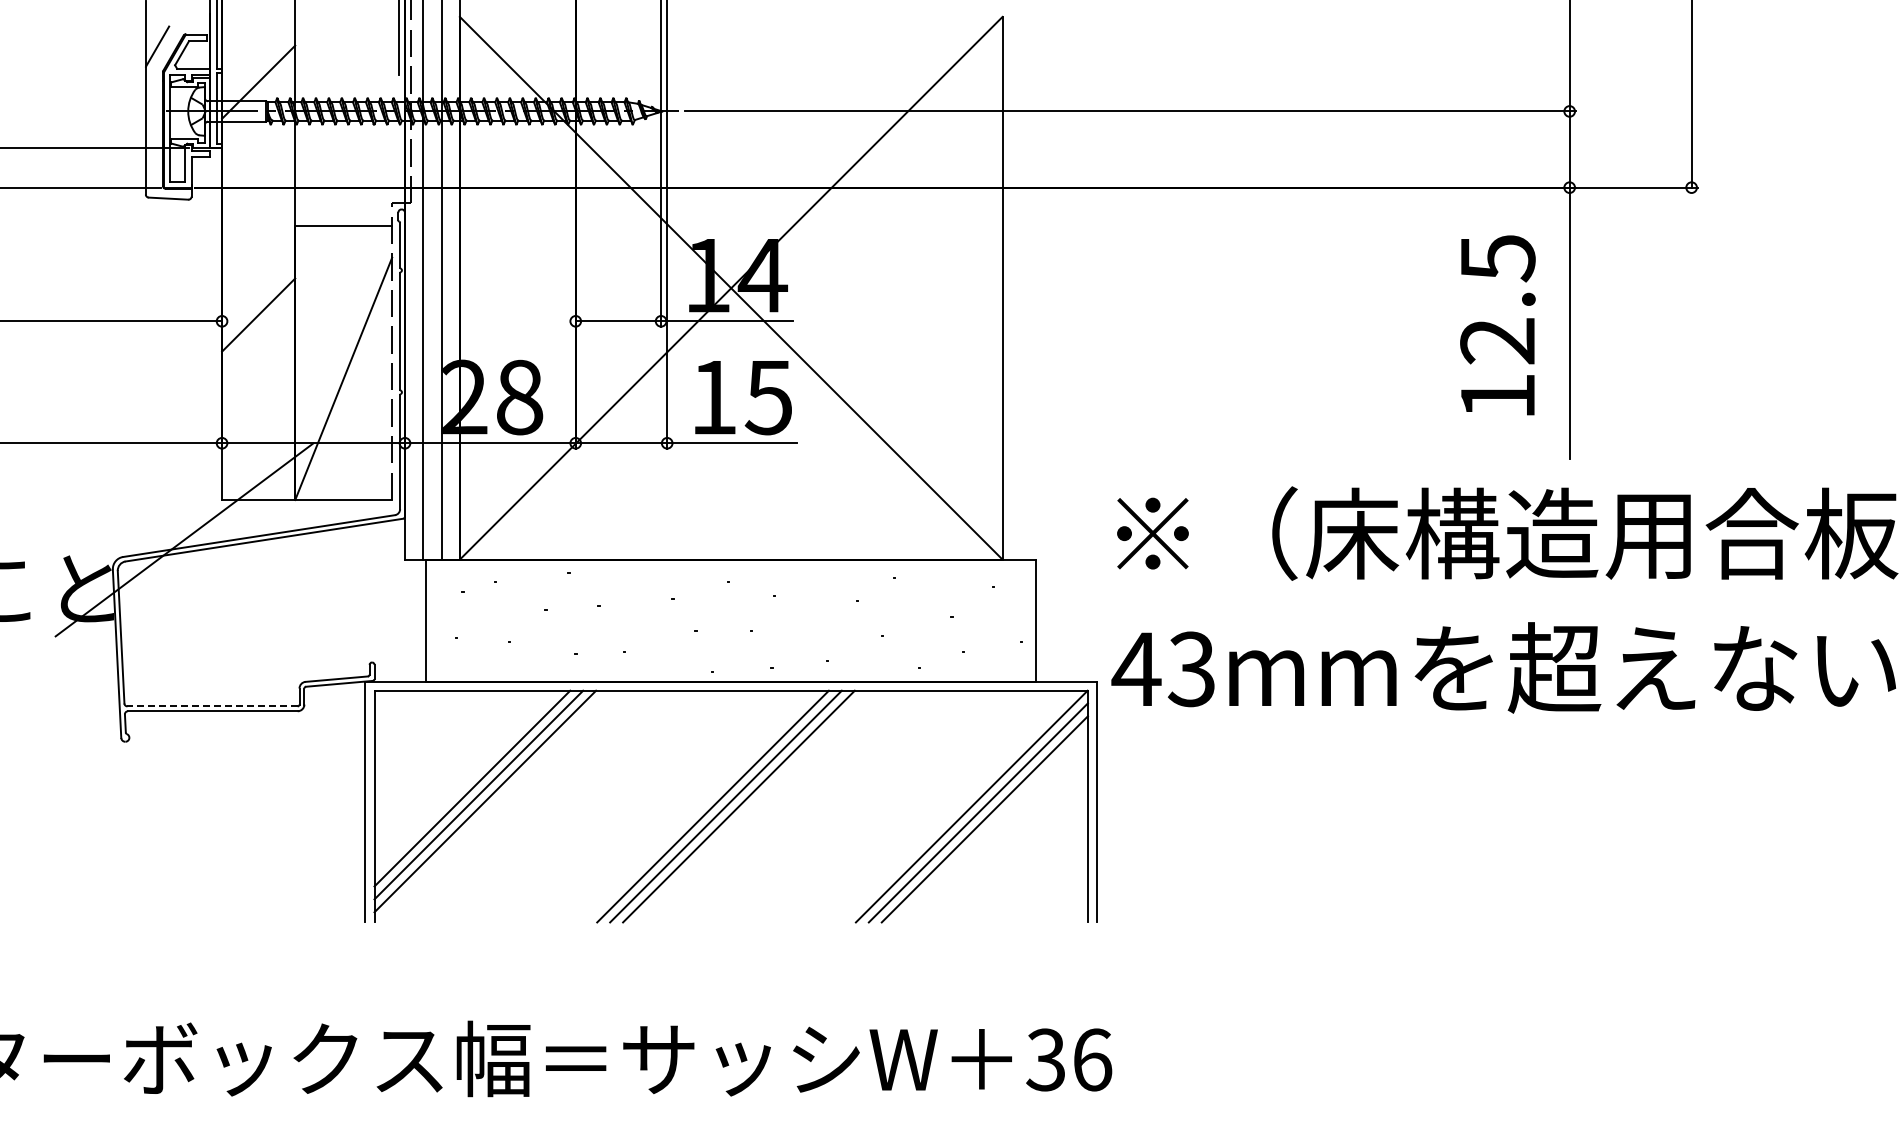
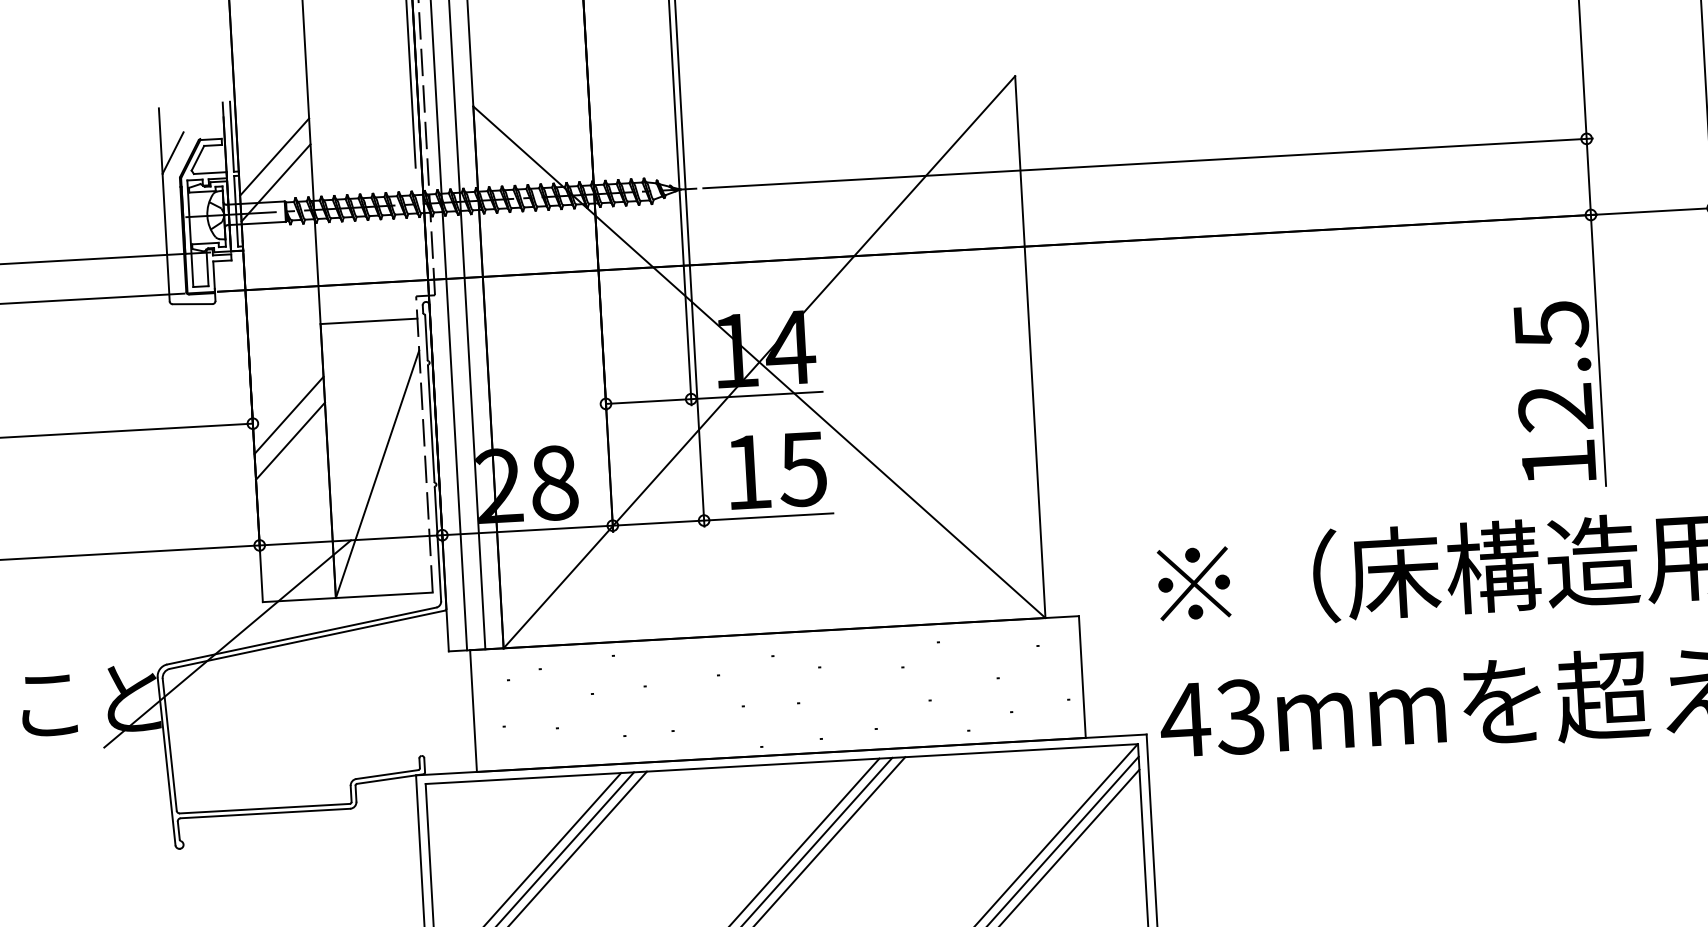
line: (258, 55) -> (274, 156), added
text: (1497, 325) -> (1554, 392), moved
line: (258, 340) -> (290, 440), added
line: (212, 706) -> (264, 808), dashed -> solid

